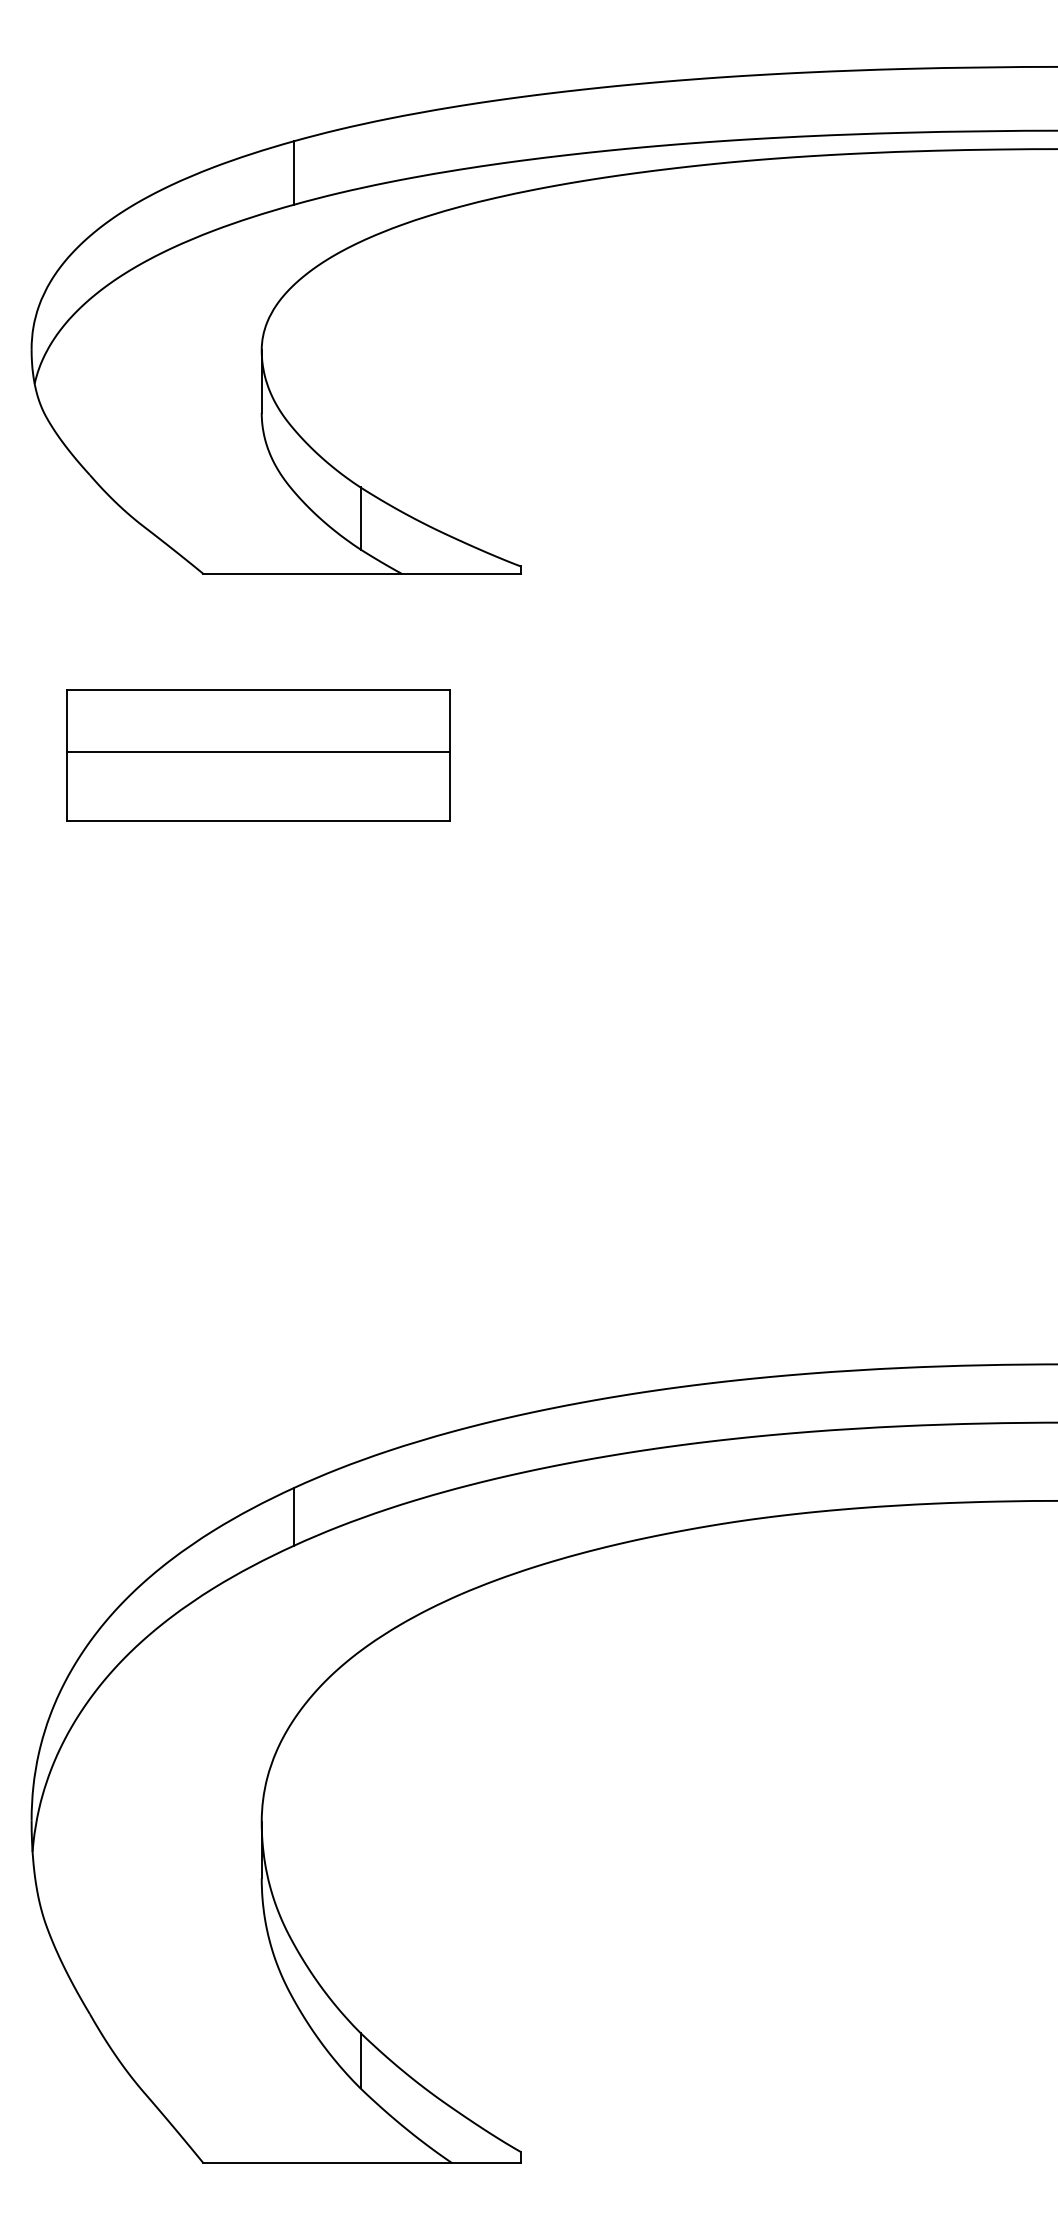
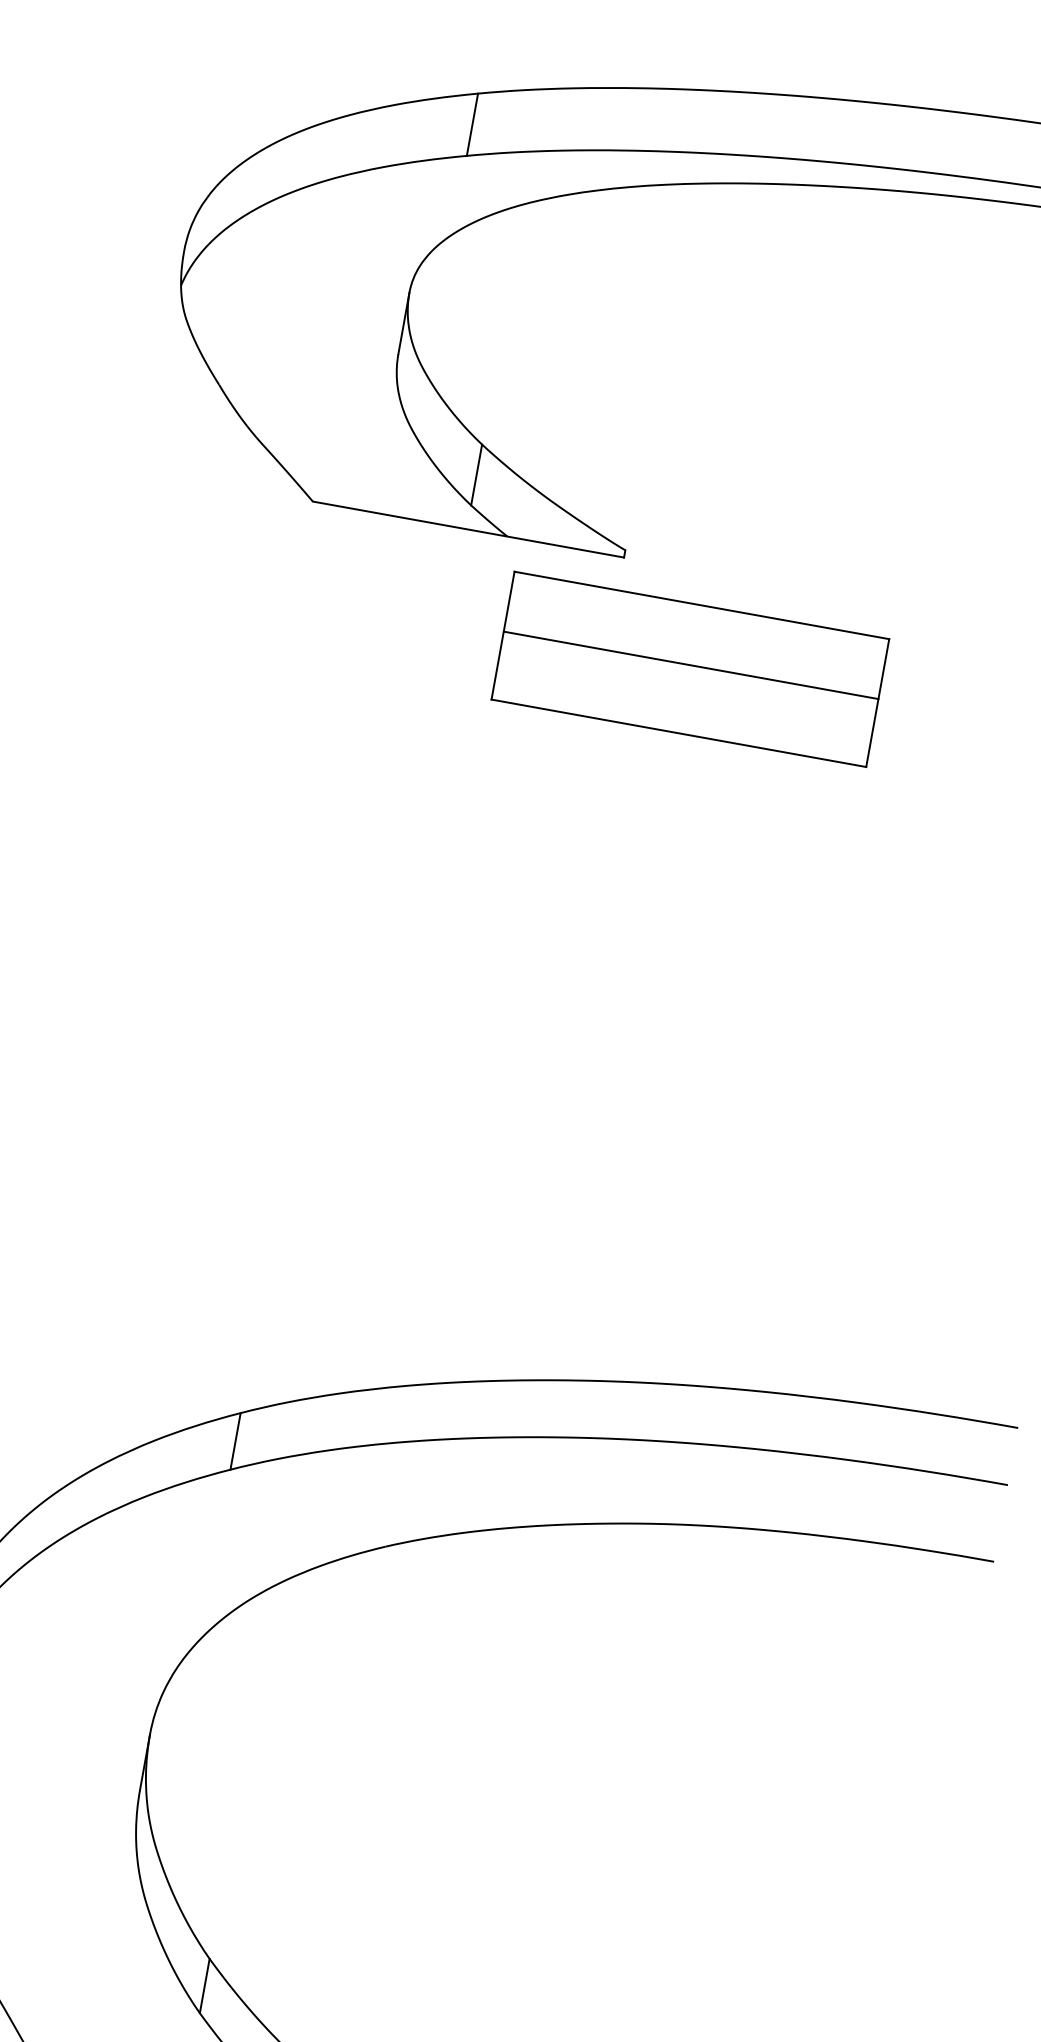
part: (258, 755) -> (690, 669), moved

